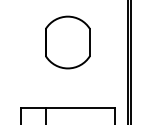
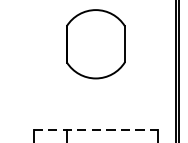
line: (68, 107) -> (96, 130), solid -> dashed

